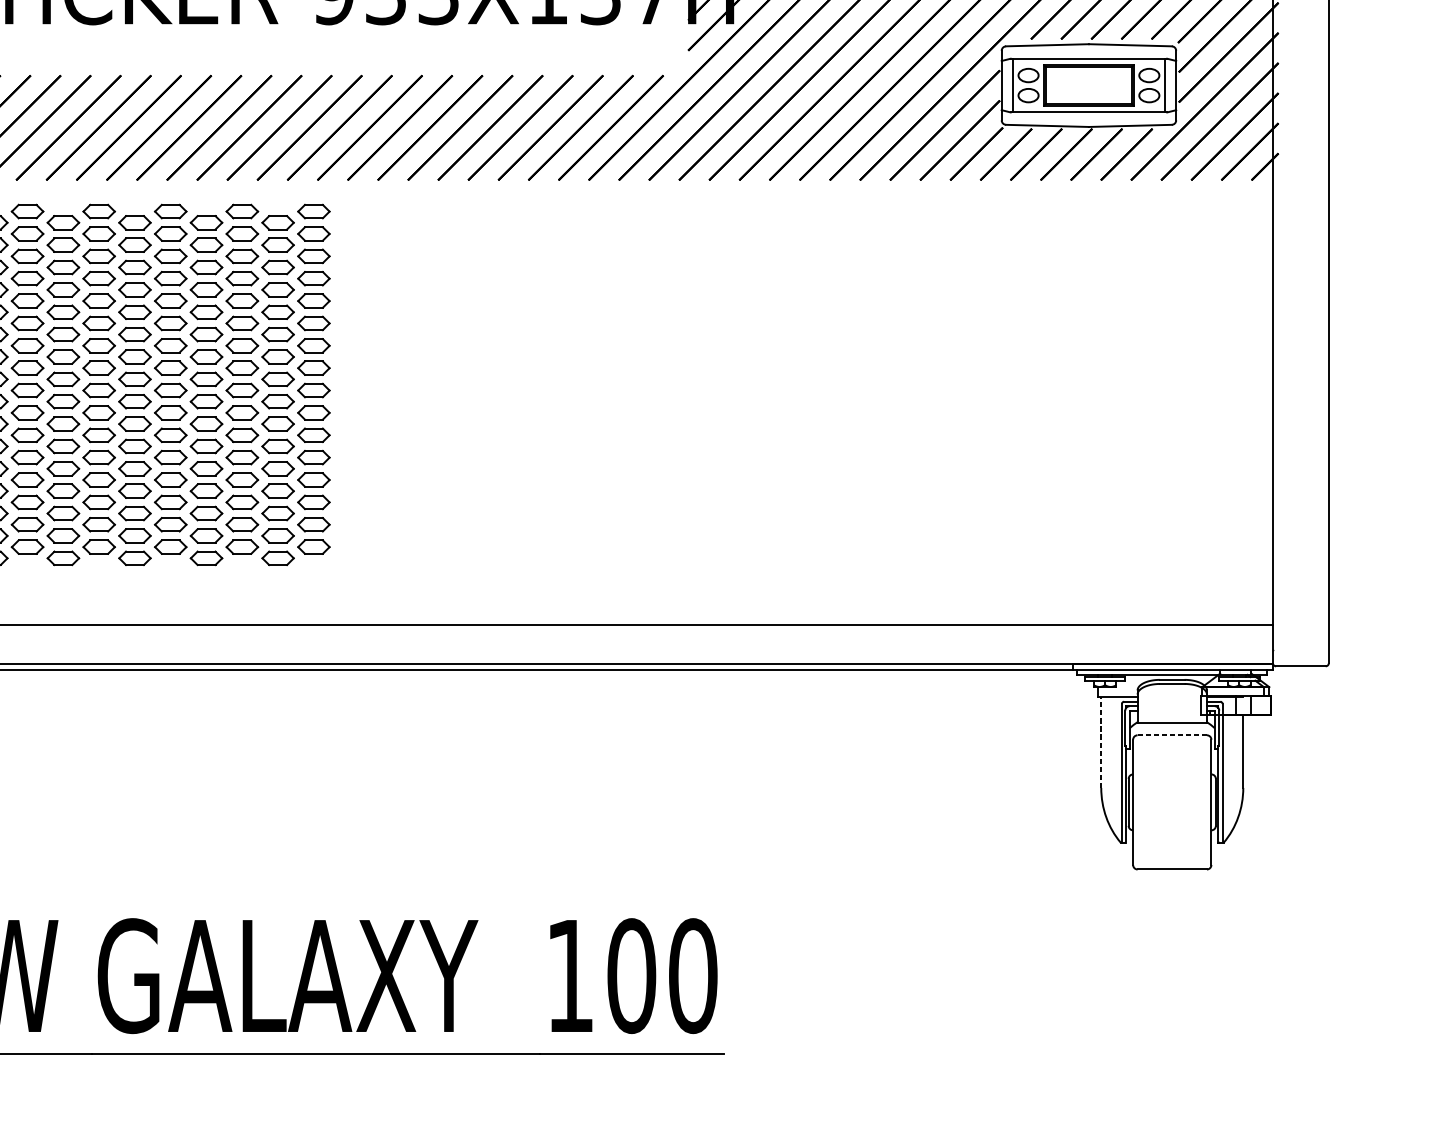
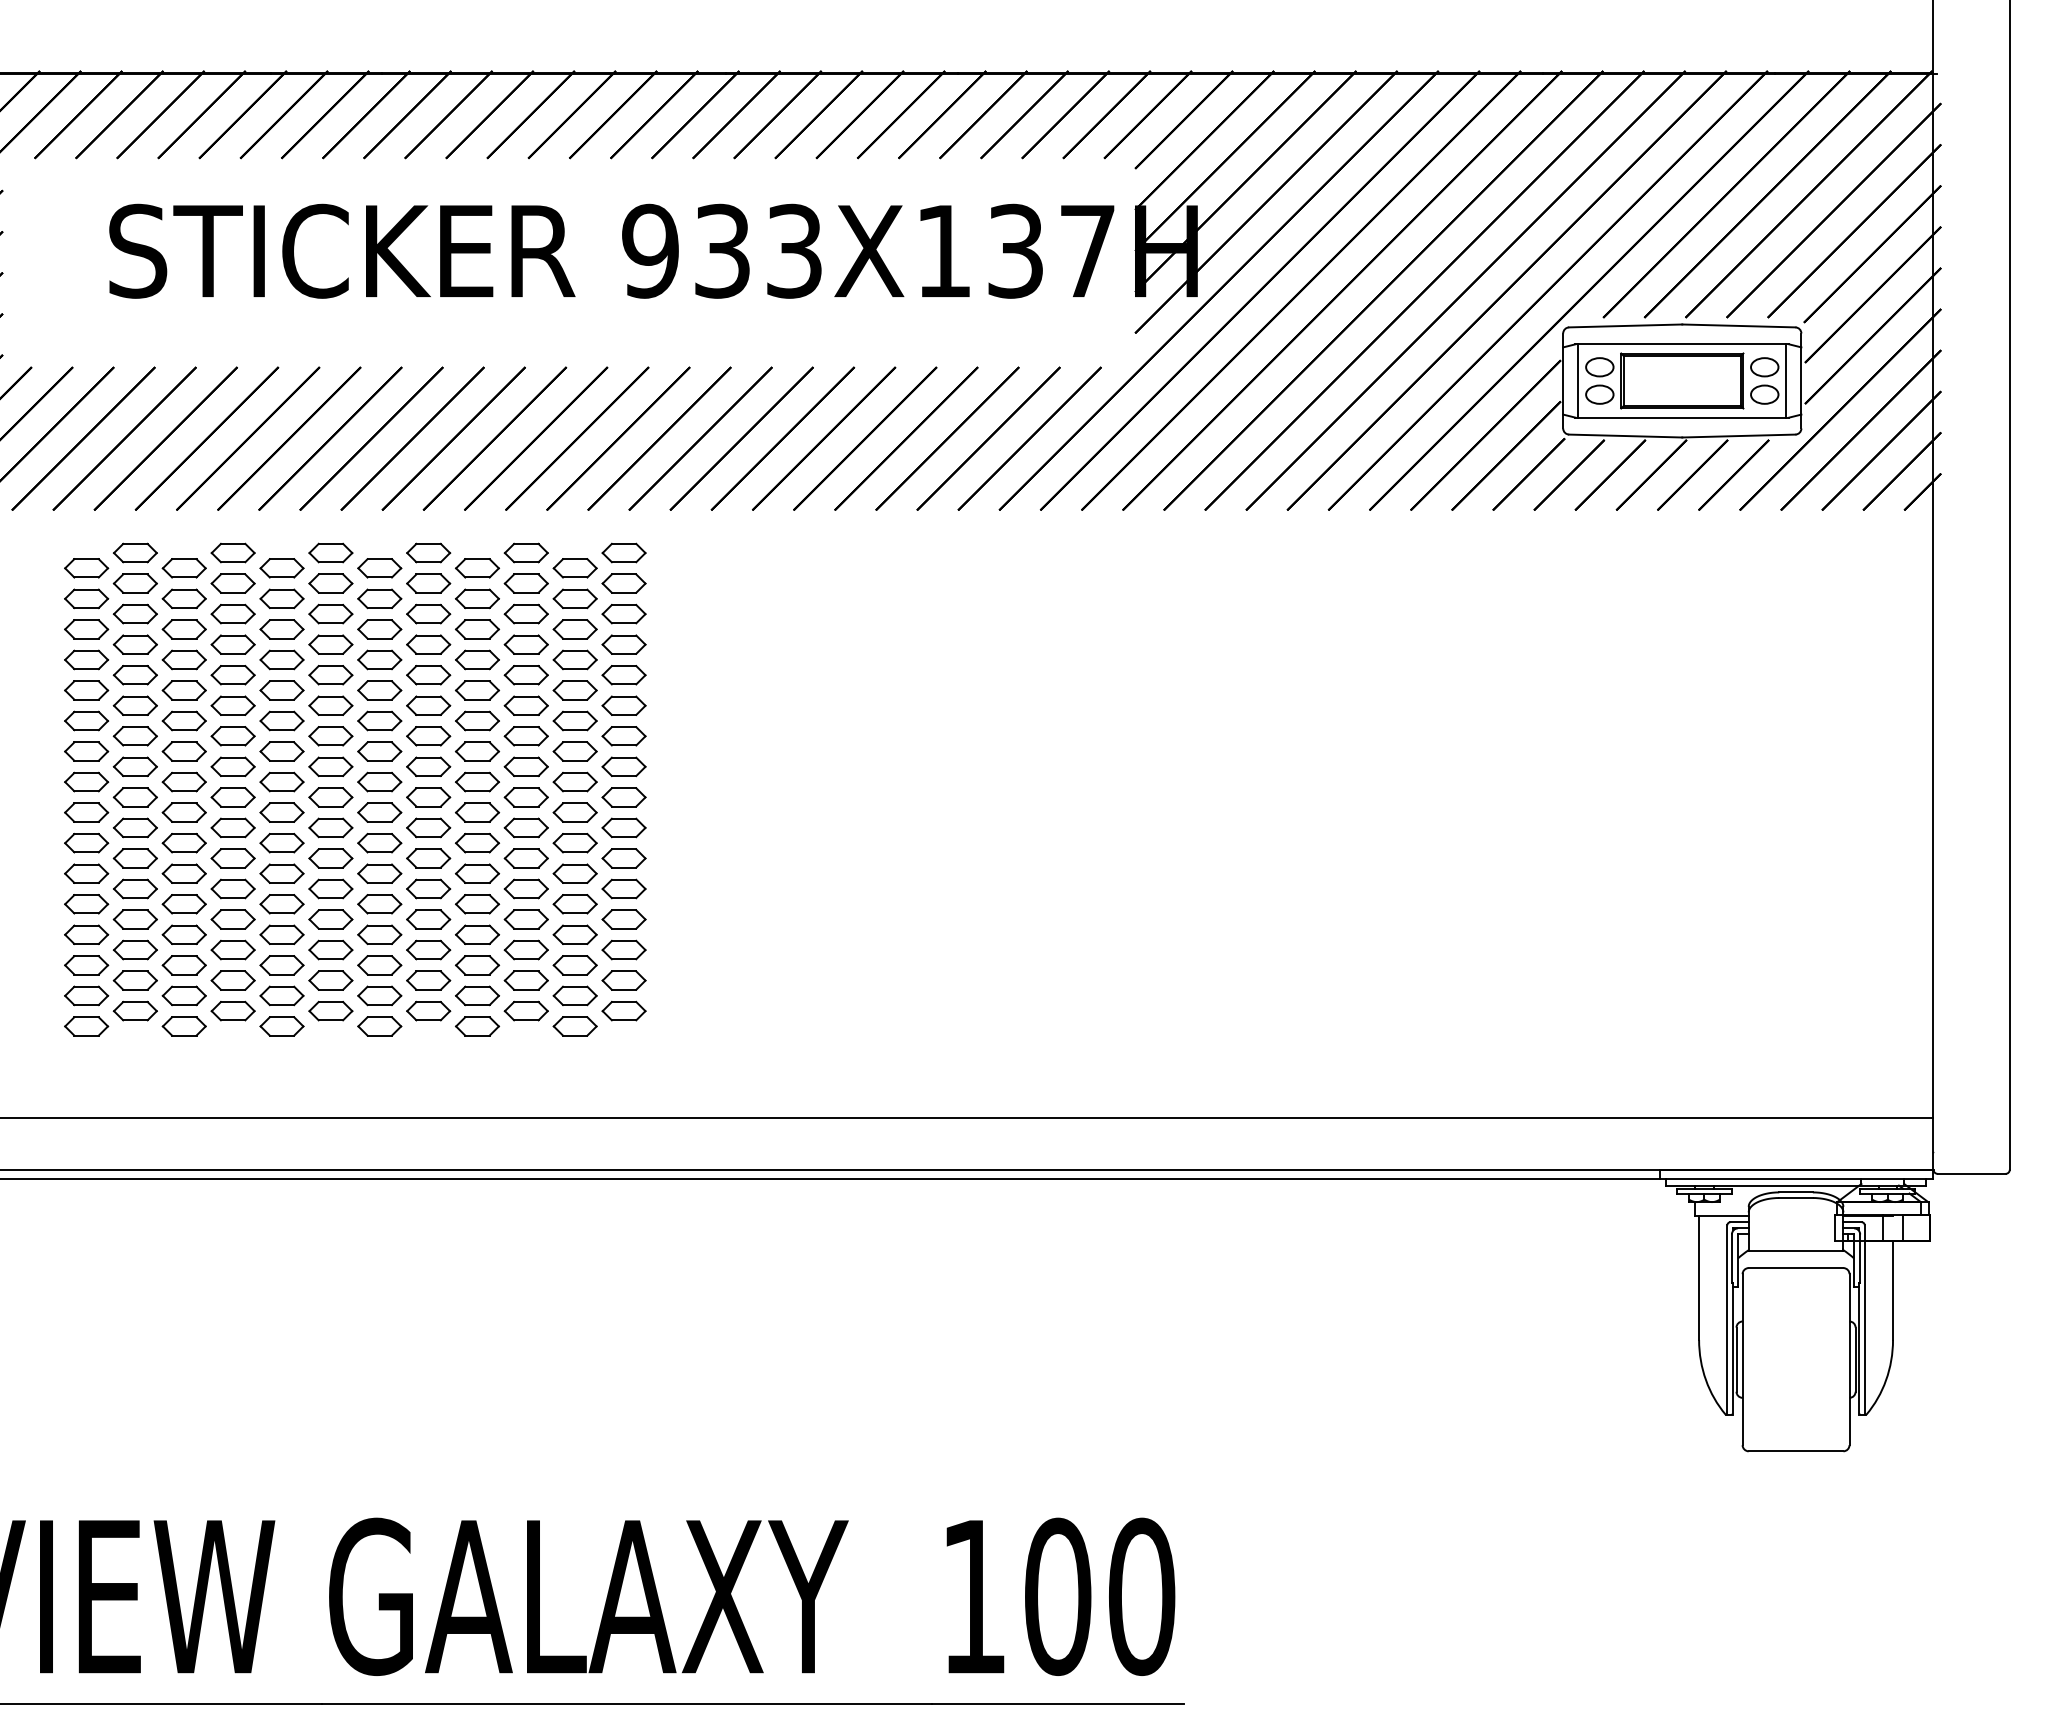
line: (1172, 735) -> (1796, 1268), dashed -> solid
line: (1101, 742) -> (1699, 1278), dashed -> solid

